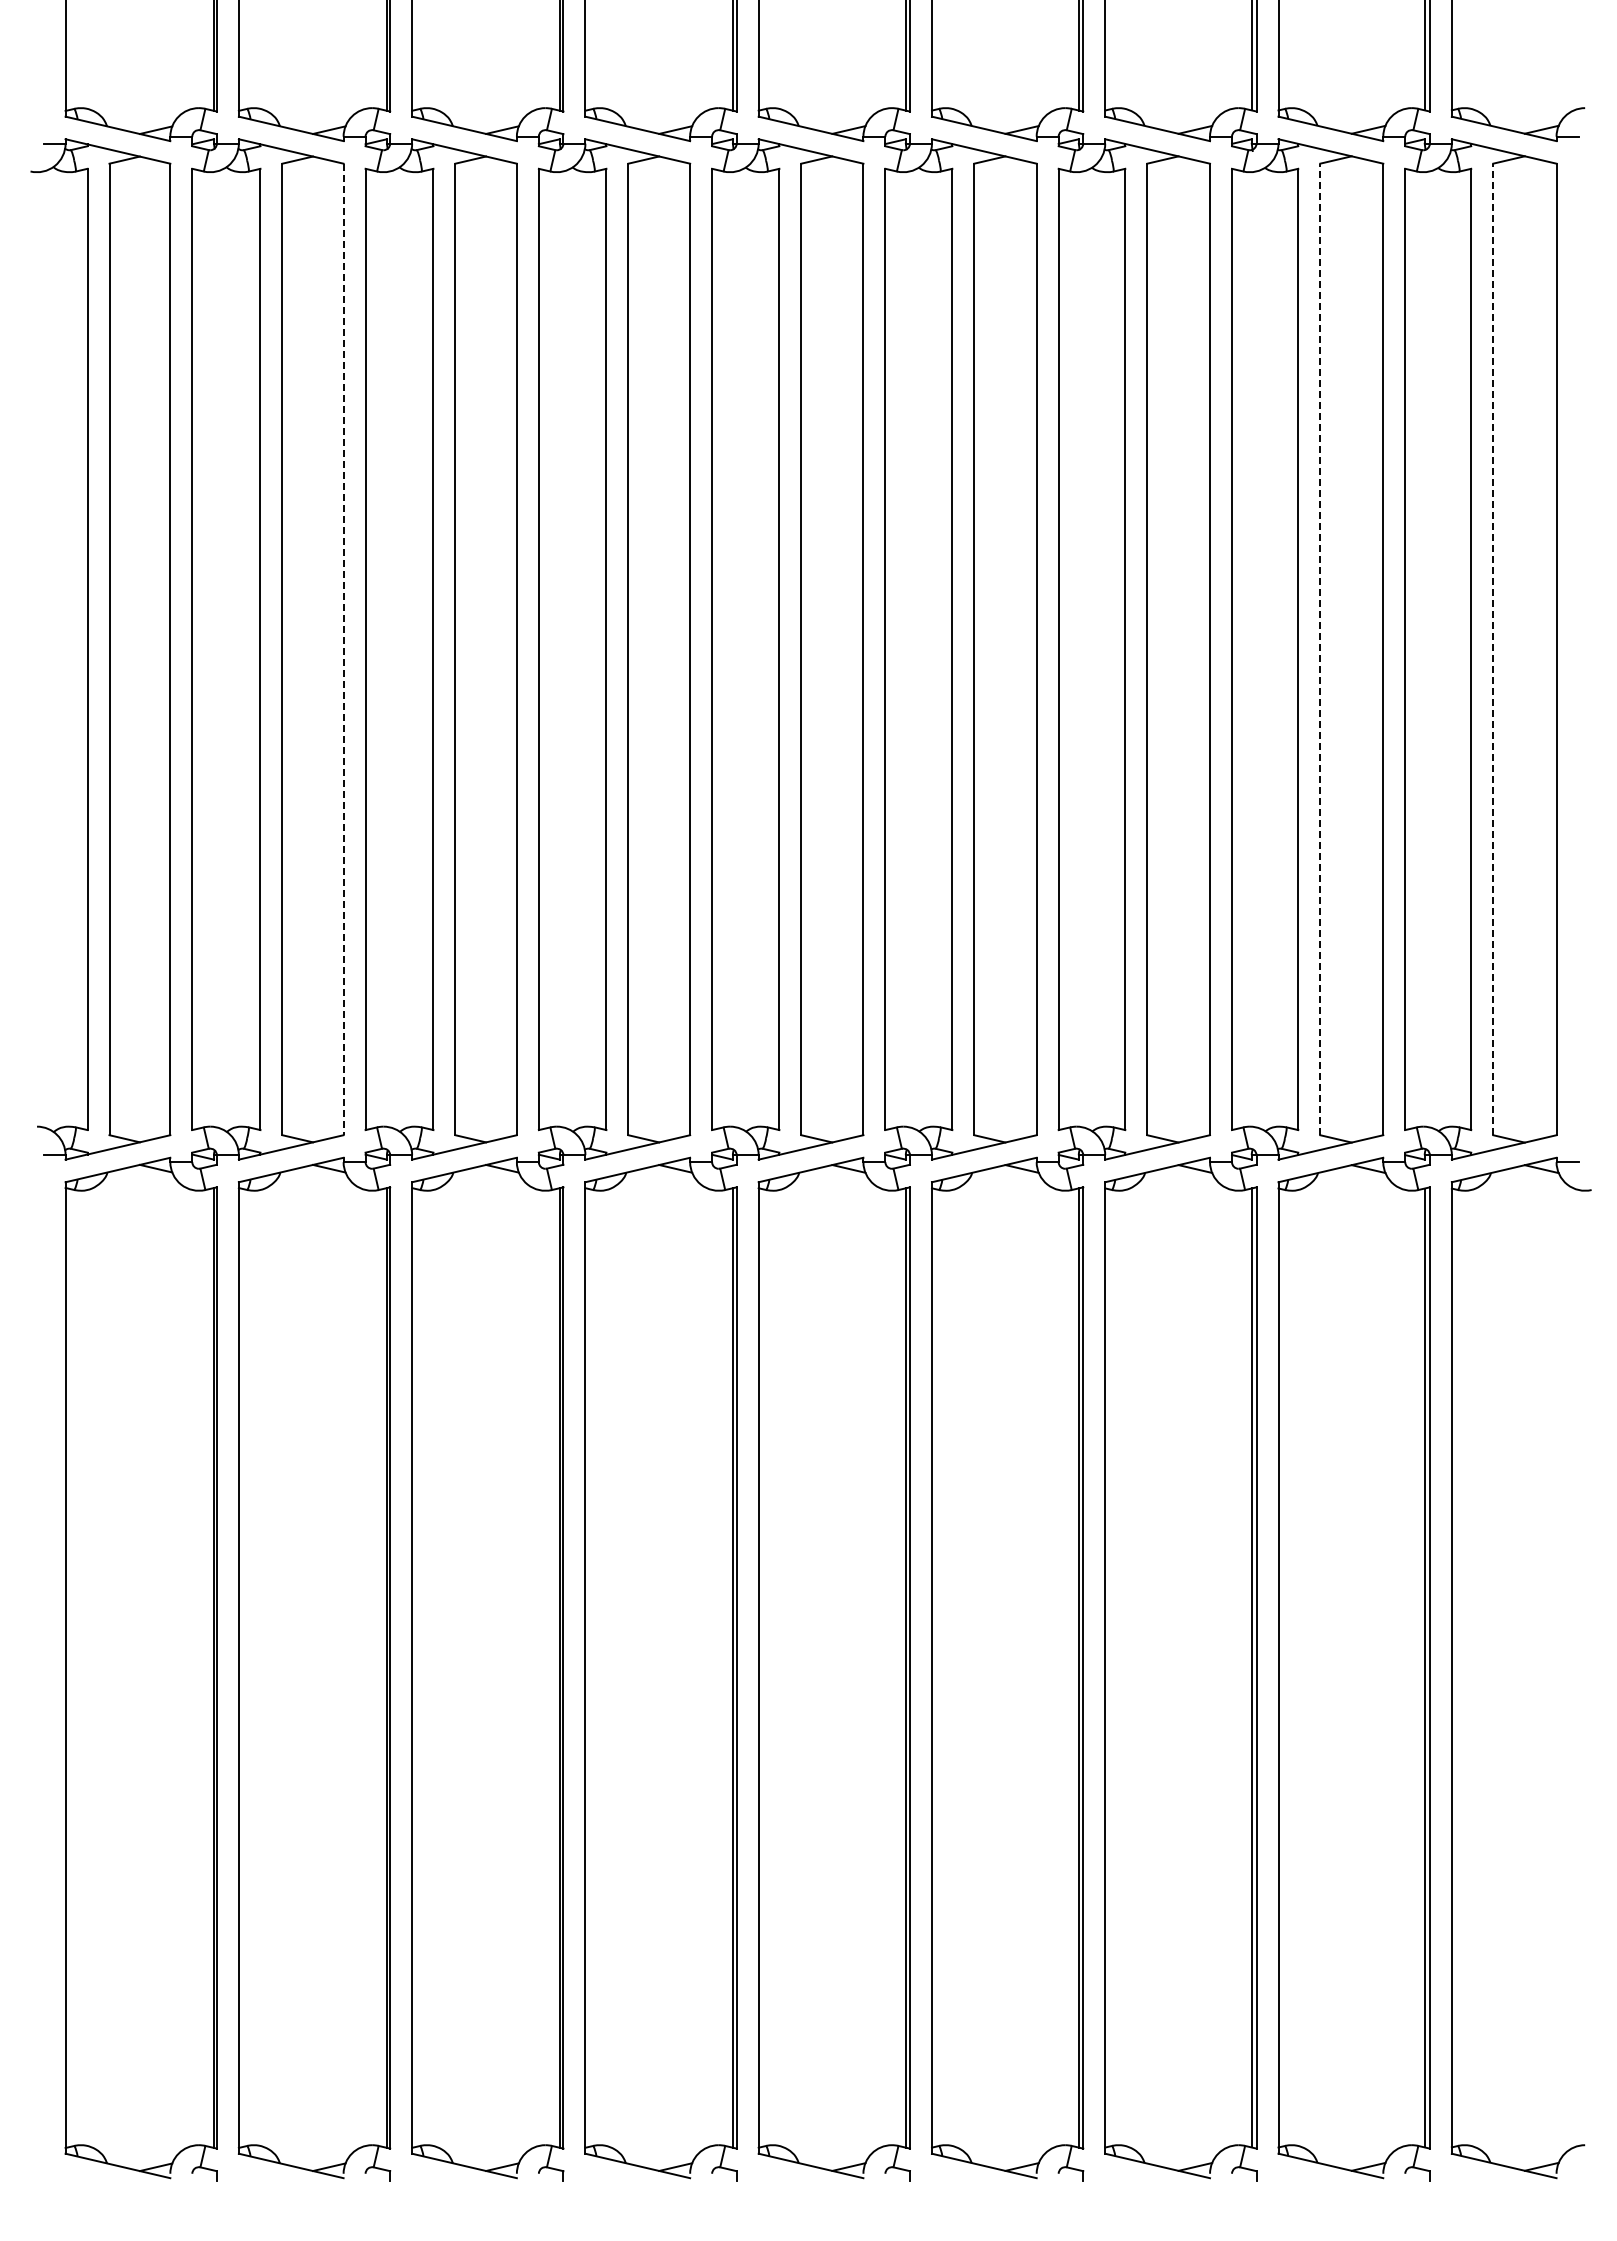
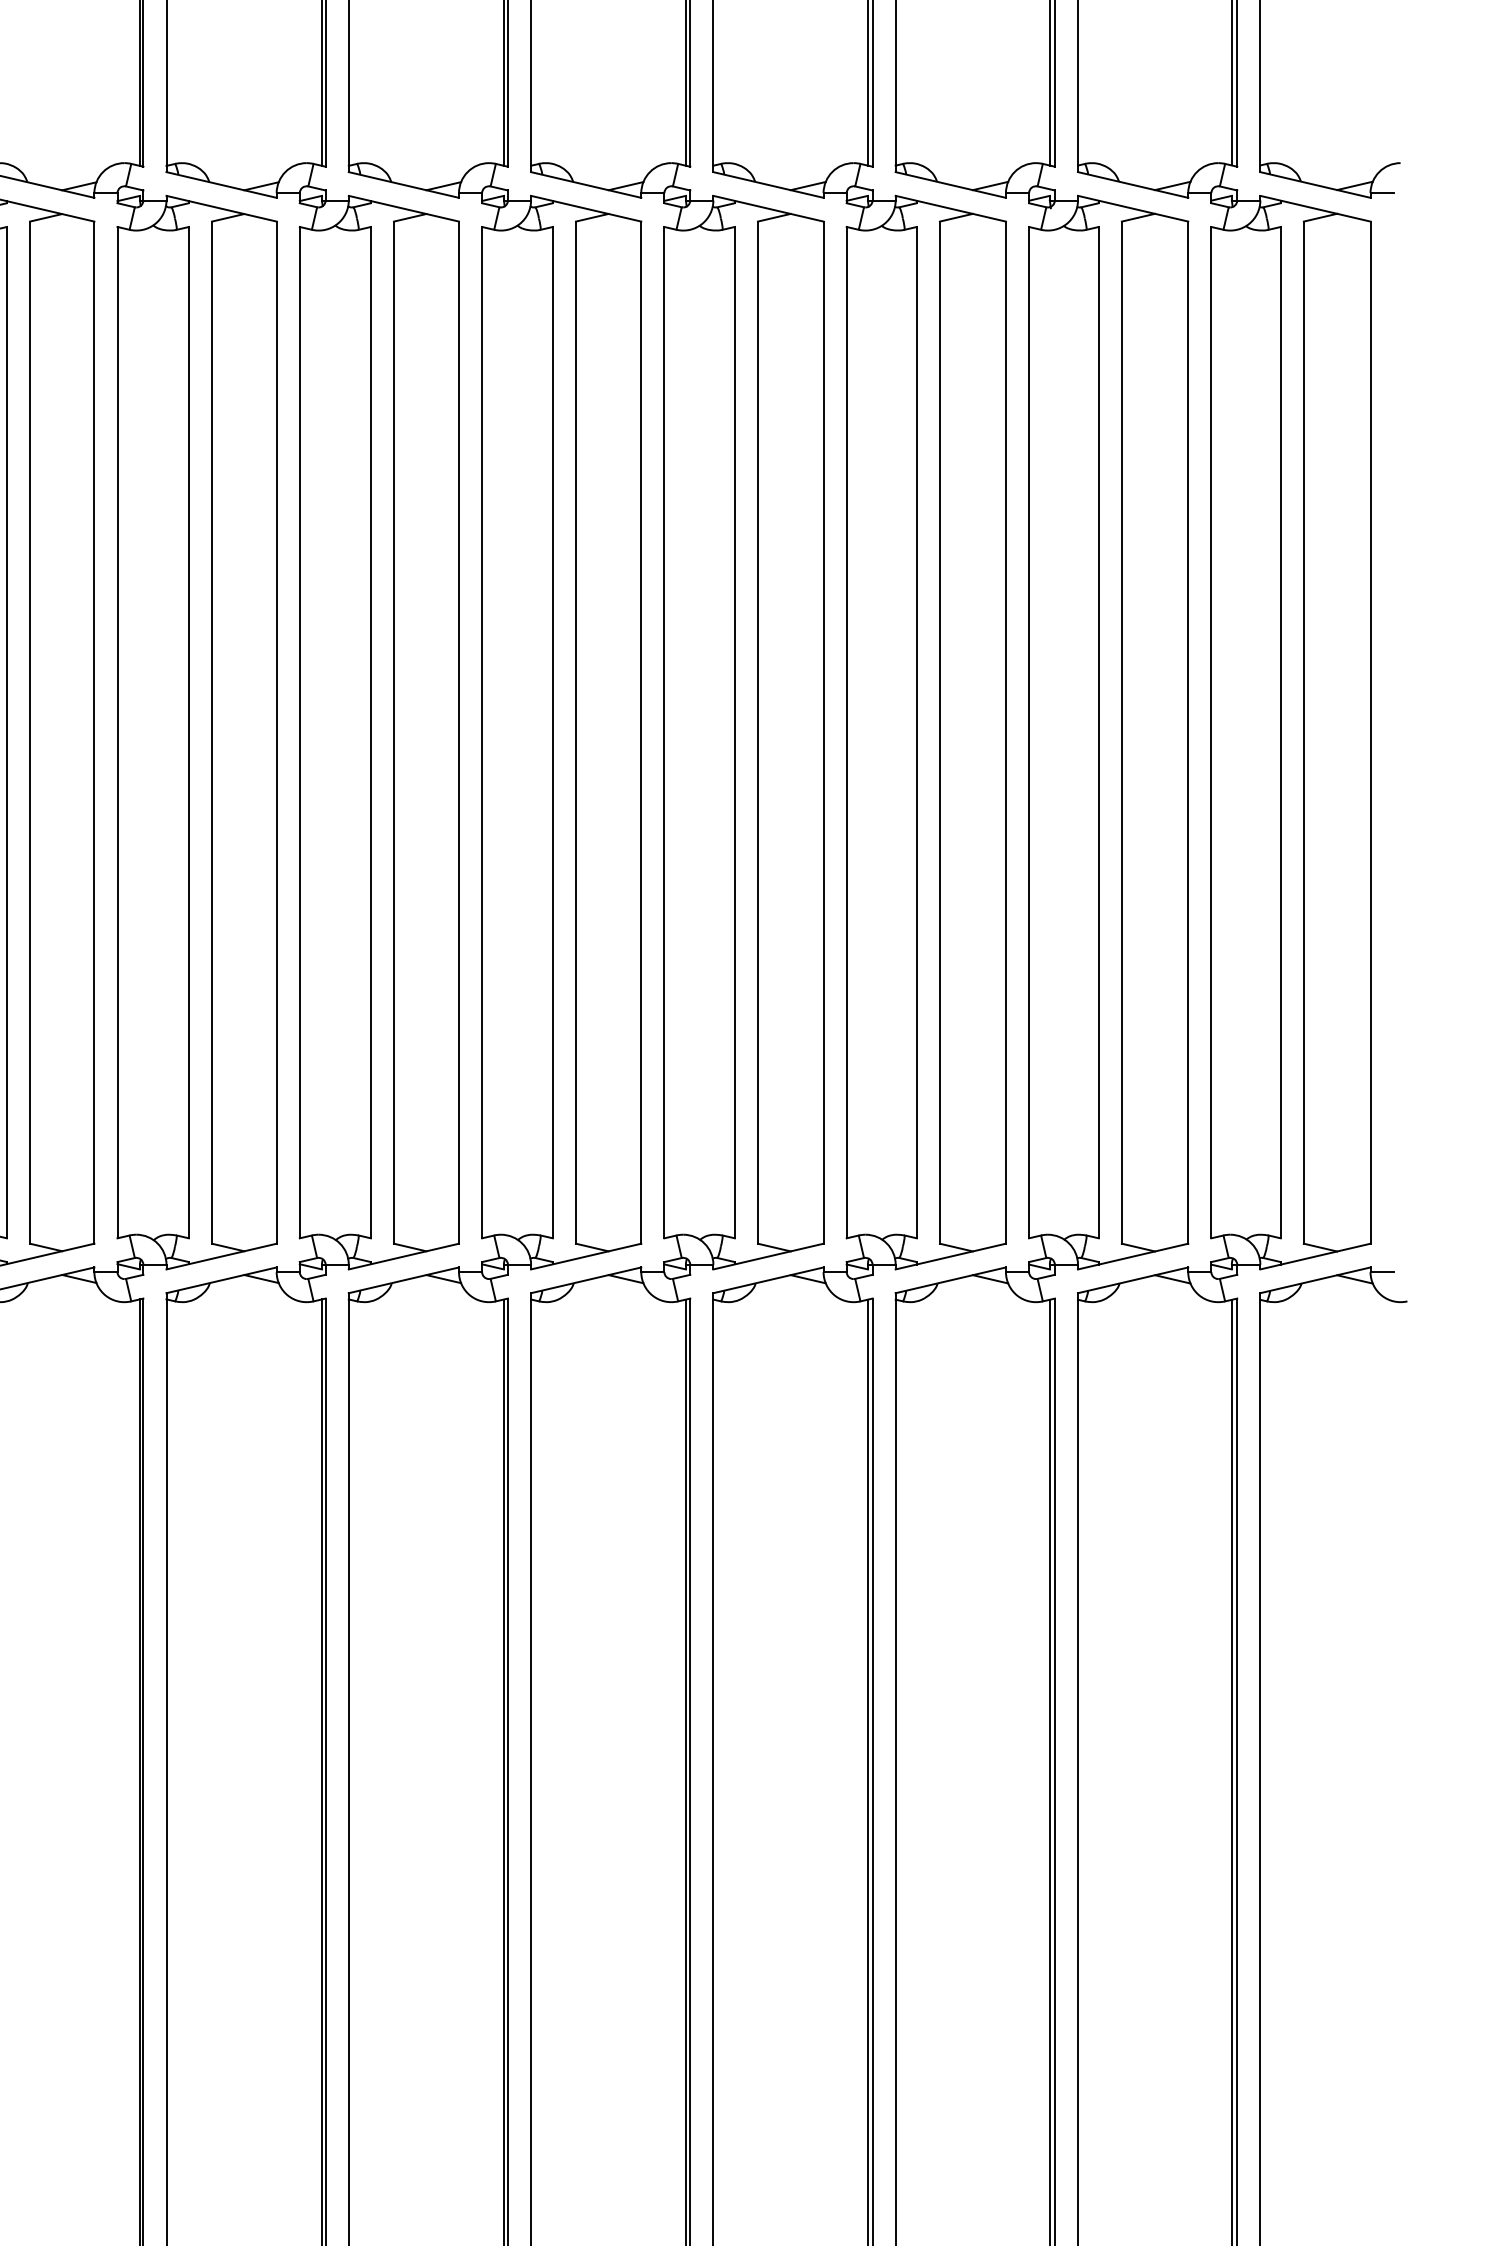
line: (343, 649) -> (94, 732), dashed -> solid
line: (1320, 649) -> (1122, 732), dashed -> solid
line: (1493, 649) -> (1304, 732), dashed -> solid

